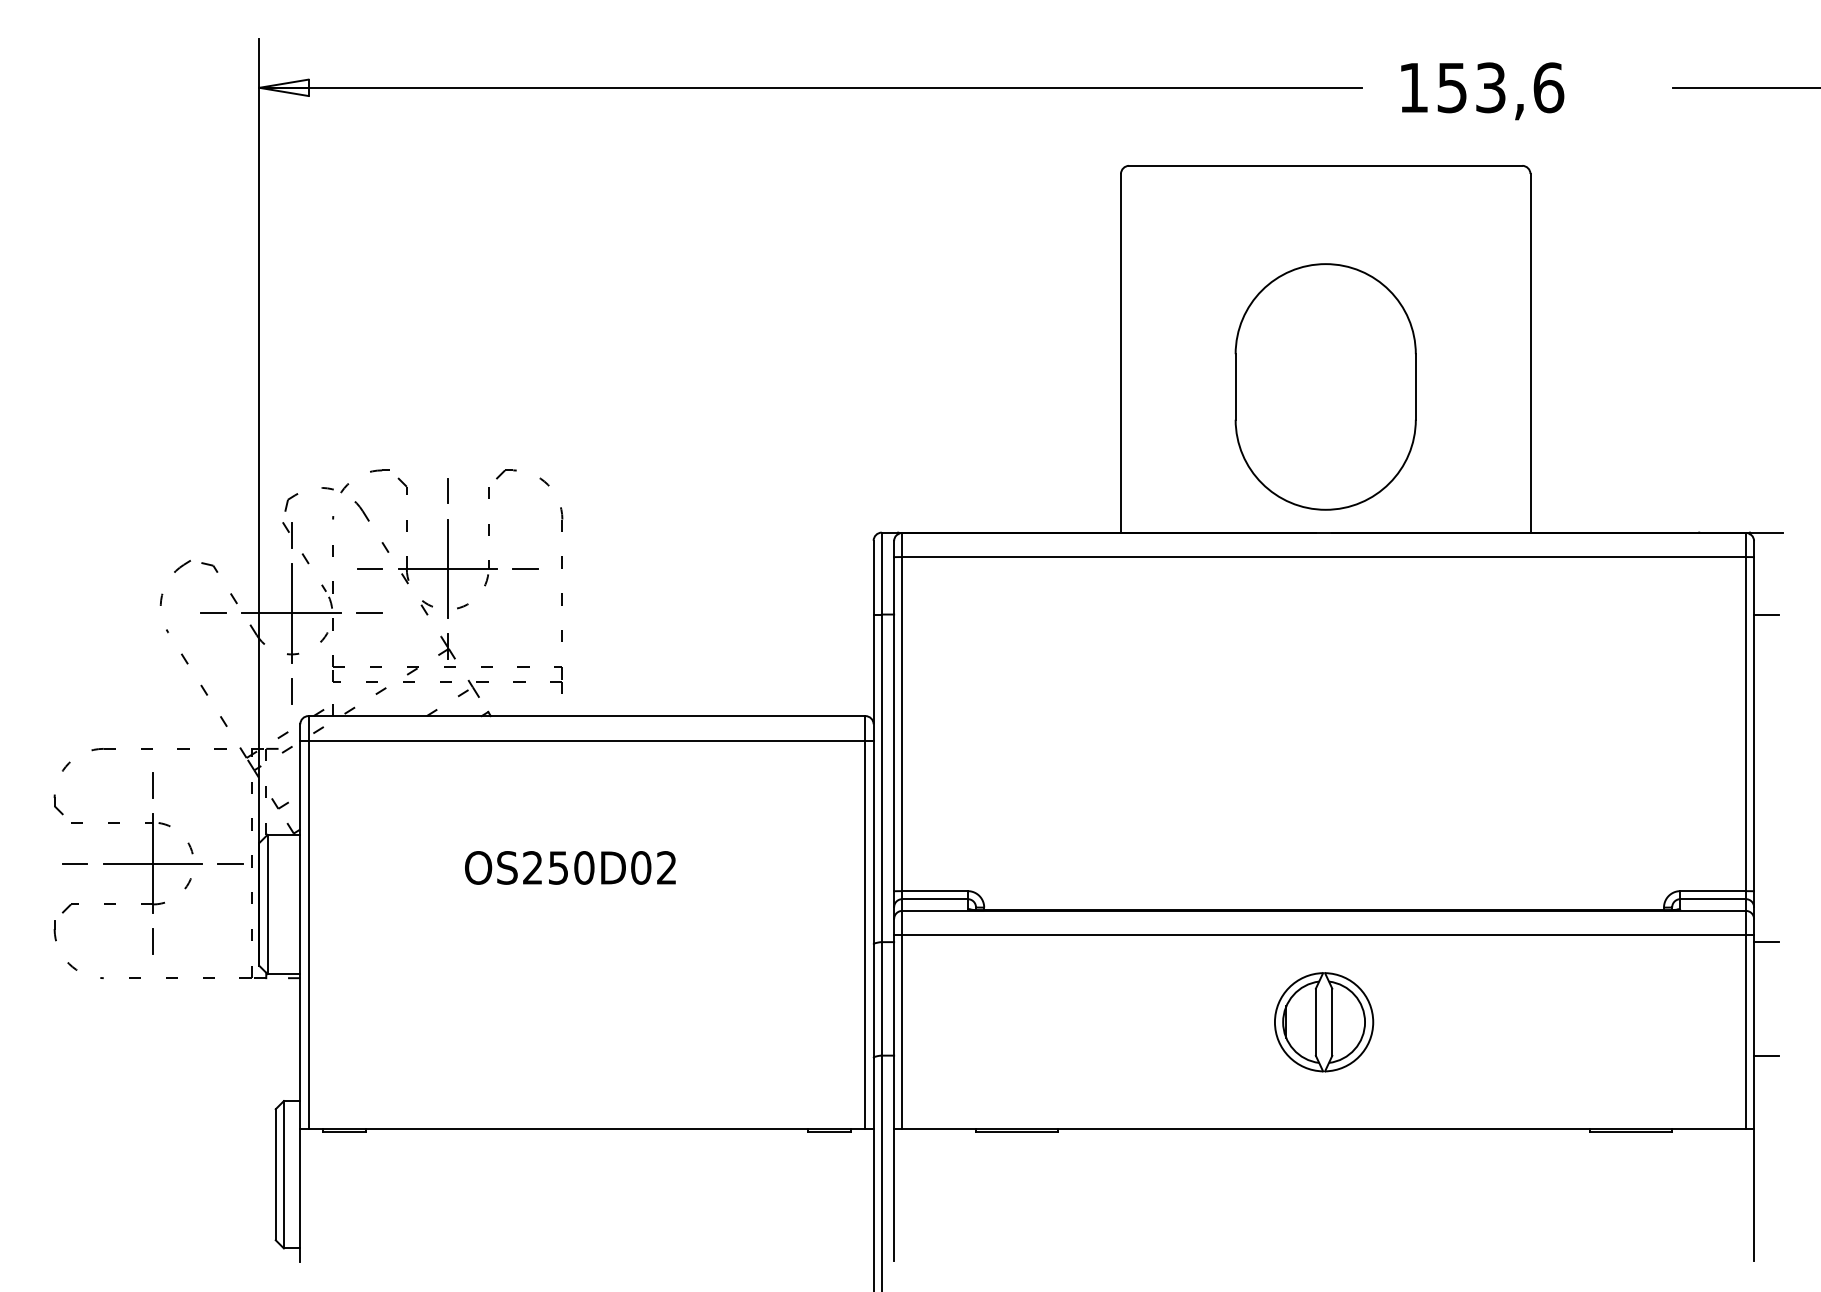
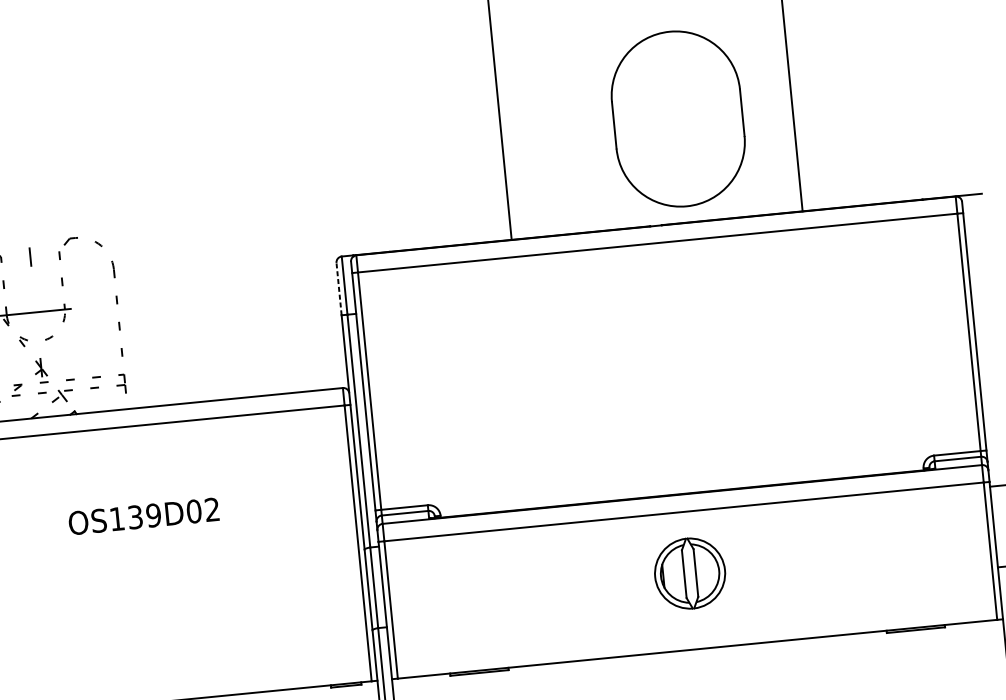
part: (1325, 386) -> (678, 118), moved
line: (447, 568) -> (35, 312), removed
line: (525, 568) -> (91, 306), removed
line: (873, 577) -> (338, 288), solid -> dashed
line: (1766, 614) -> (976, 253), removed
text: (558, 867) -> (135, 516), OS250D02 -> OS139D02

